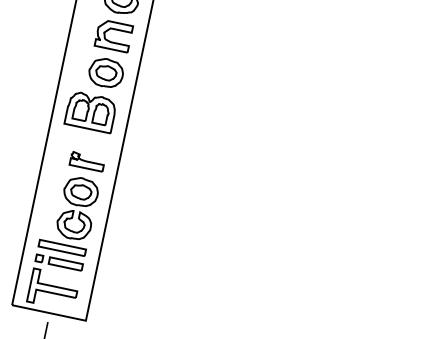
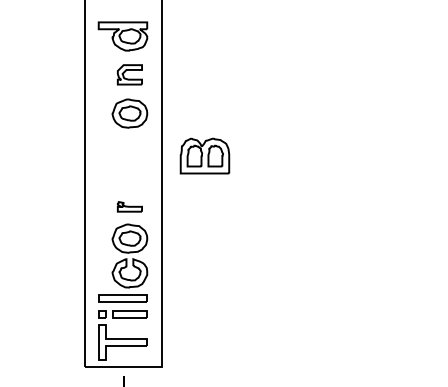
part: (113, 35) -> (129, 74), size x0.7
part: (90, 111) -> (204, 155), moved
part: (87, 161) -> (129, 206), size x0.7

